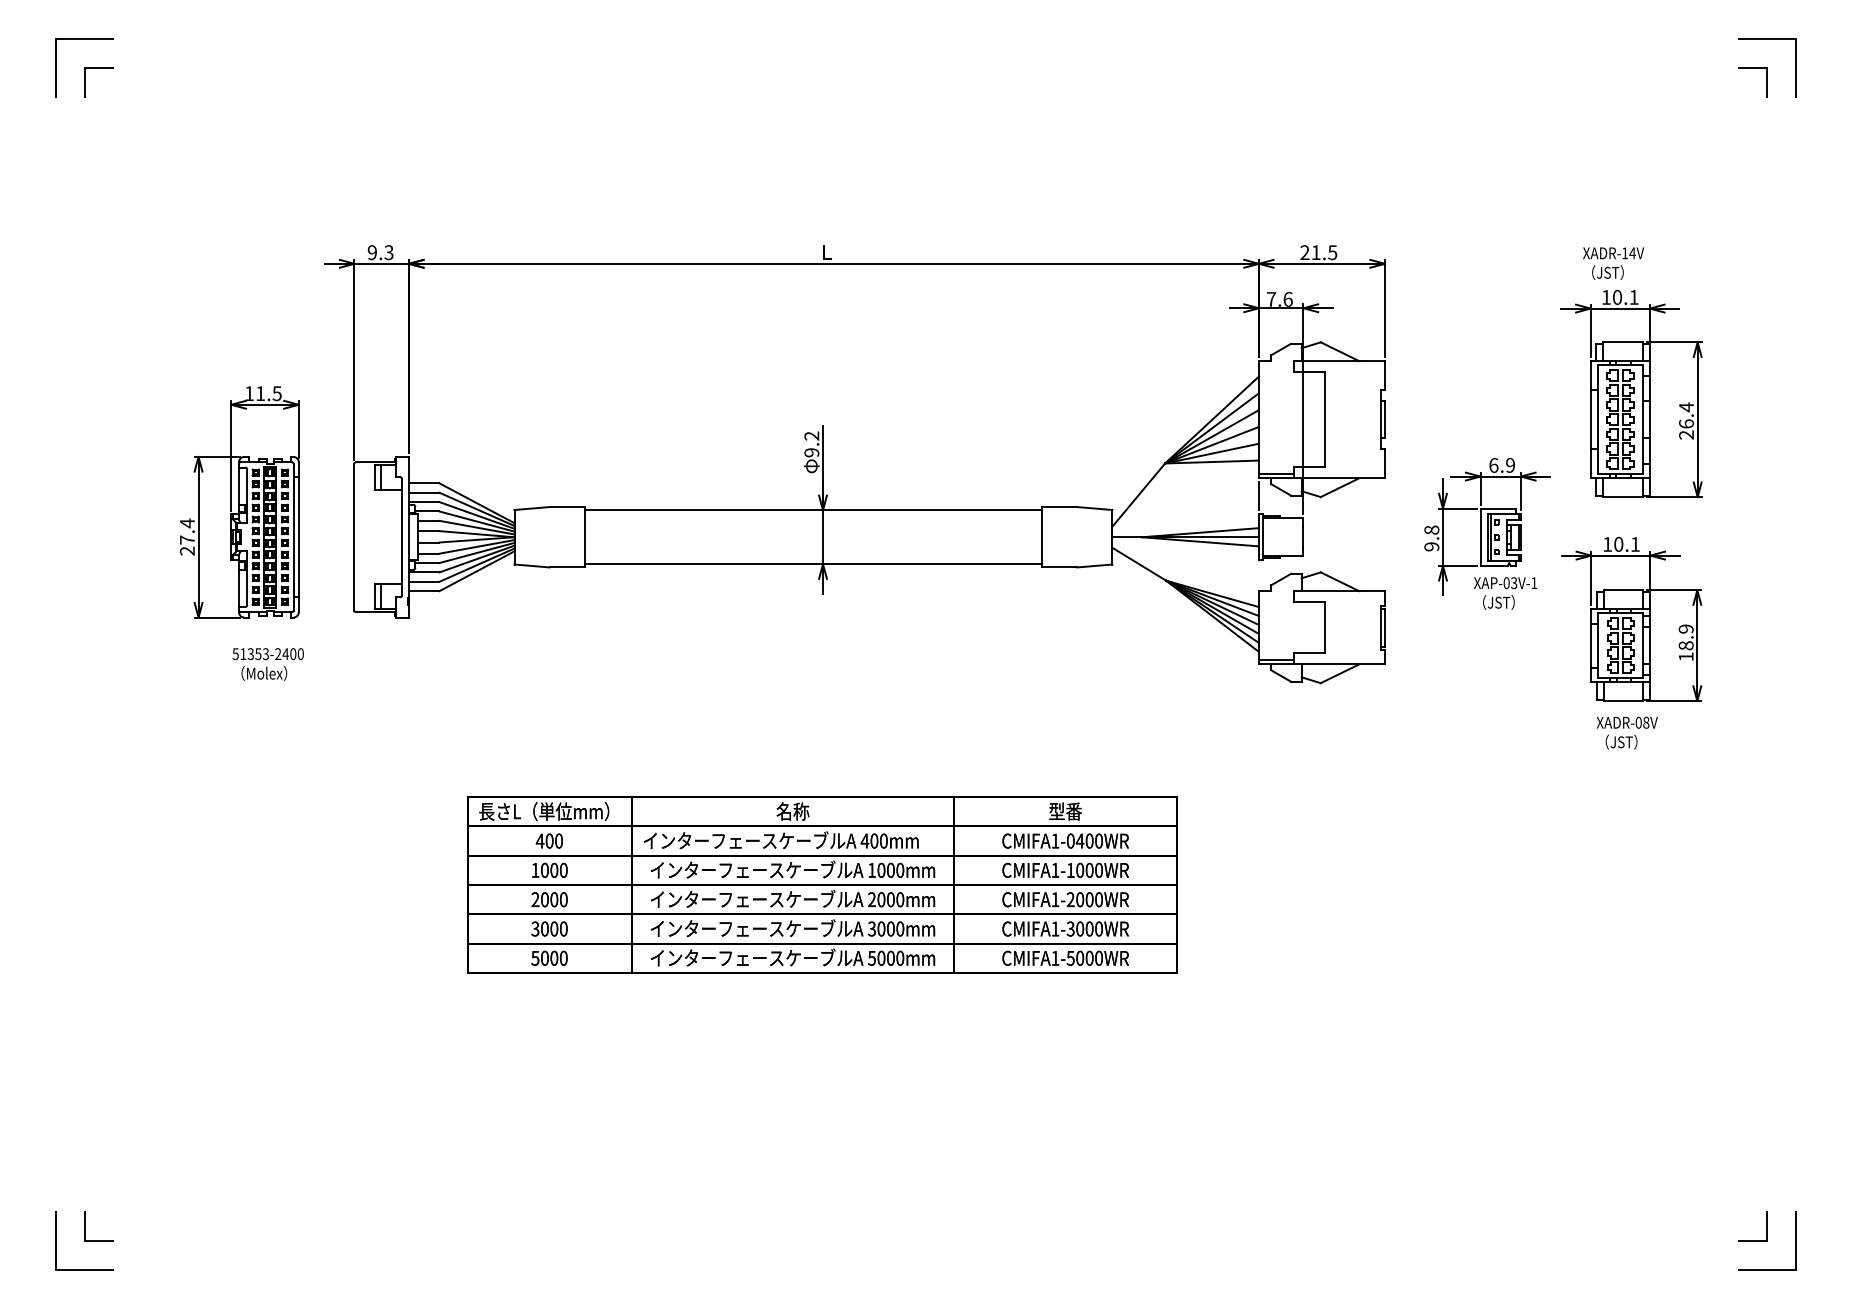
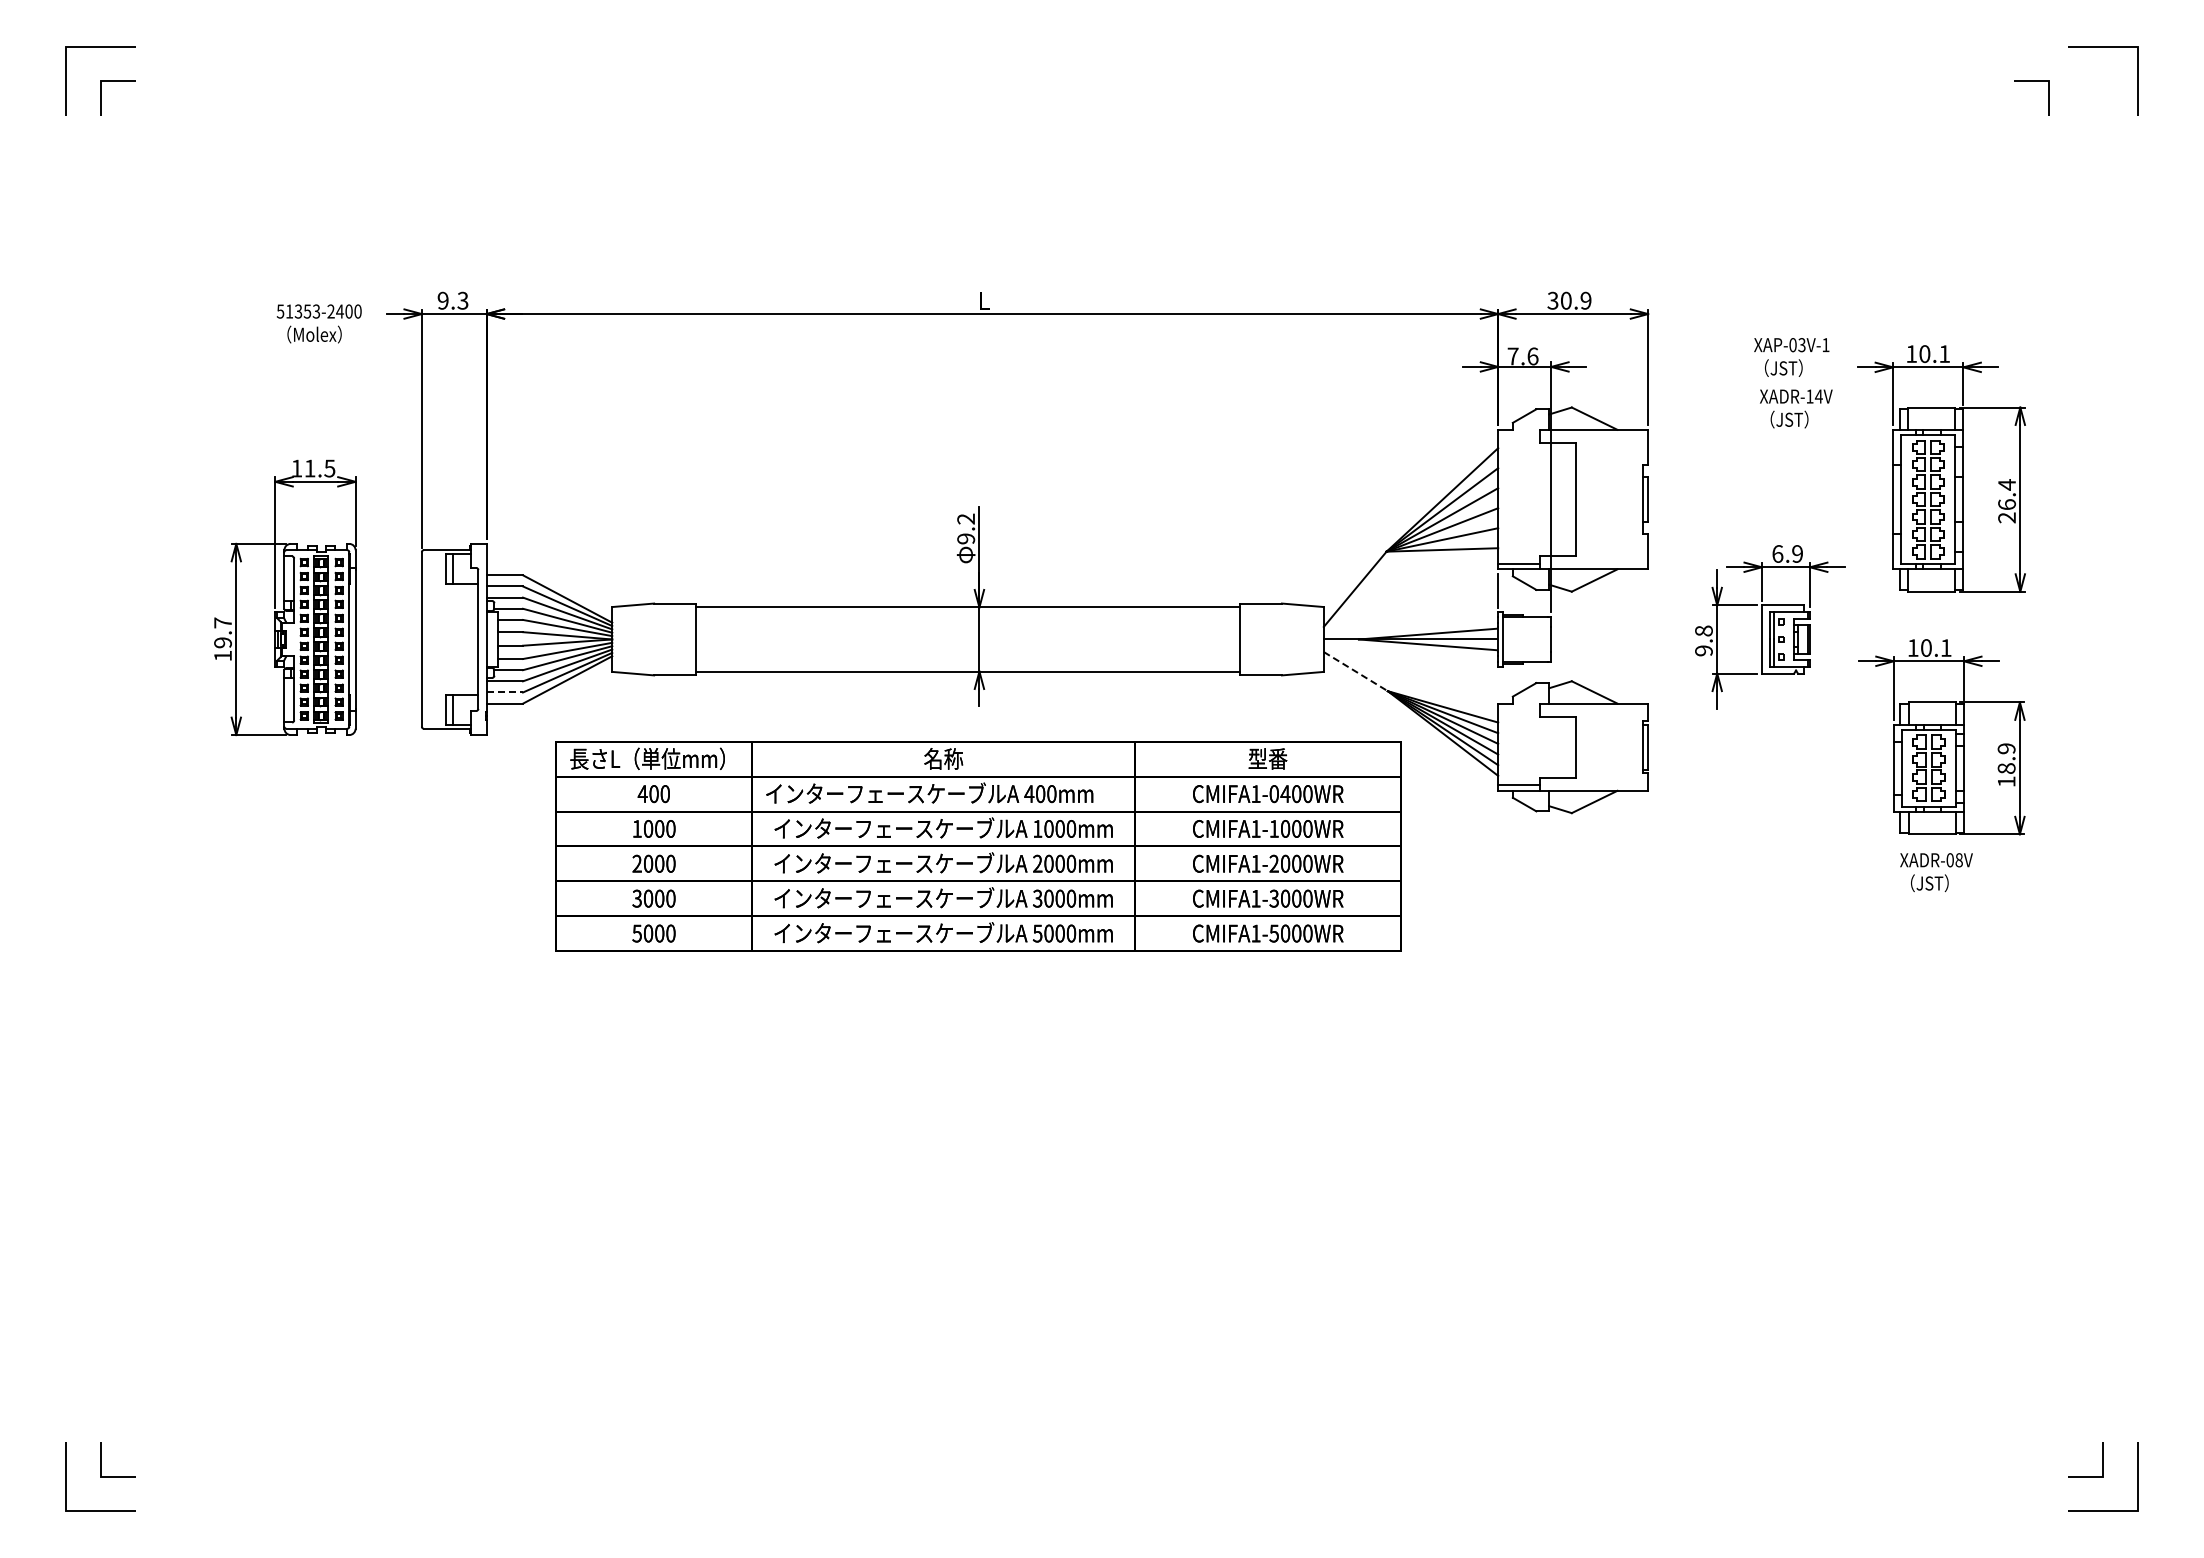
line: (1752, 68) -> (2031, 81), moved
text: (1318, 252) -> (1569, 300), 21.5 -> 30.9
text: (1613, 263) -> (1796, 408), moved
text: (186, 537) -> (222, 639), 27.4 -> 19.7
line: (1139, 564) -> (1355, 671), solid -> dashed
line: (424, 581) -> (505, 692), solid -> dashed
text: (1505, 593) -> (1791, 357), moved
text: (267, 664) -> (318, 323), moved
part: (822, 885) -> (978, 846), moved

